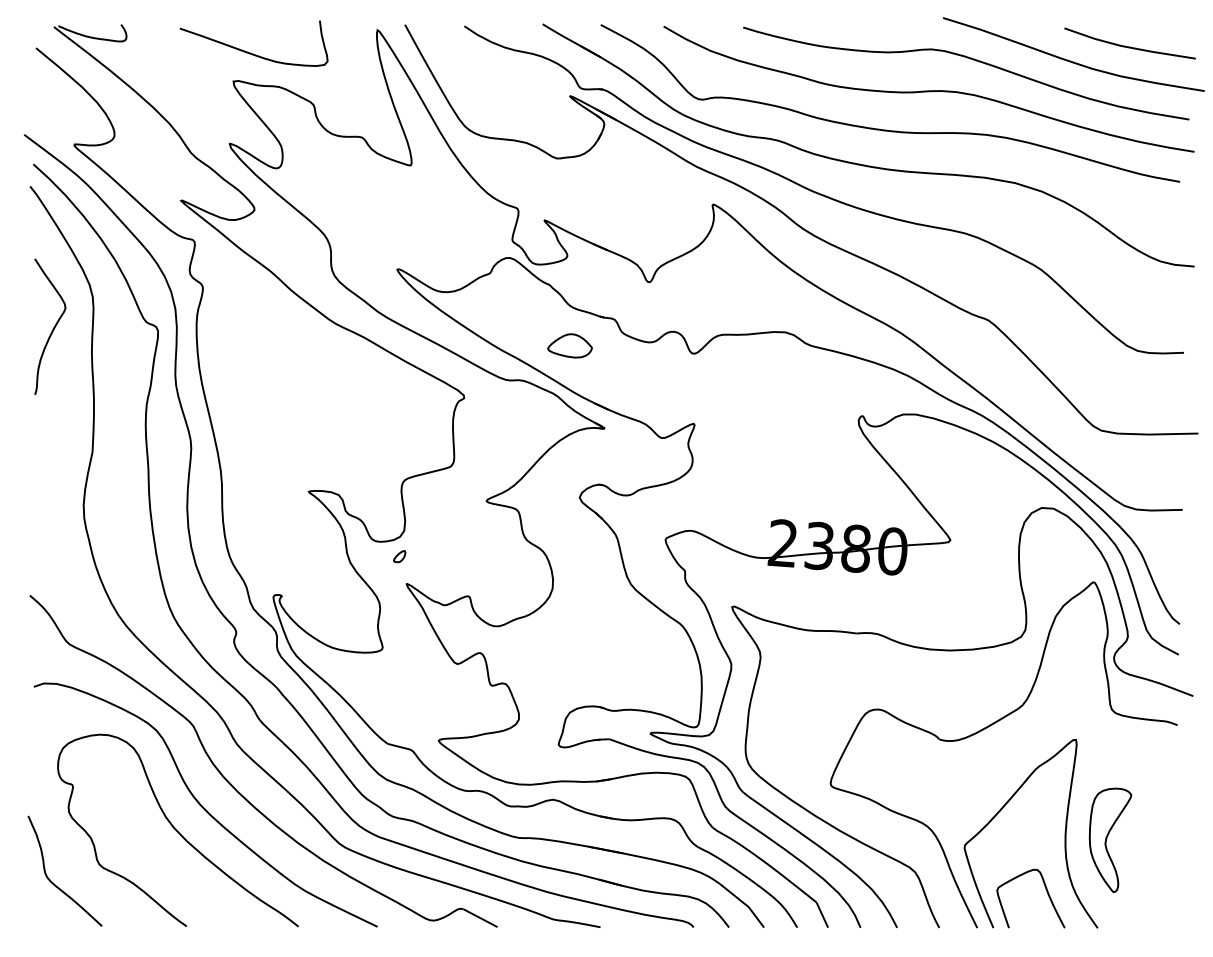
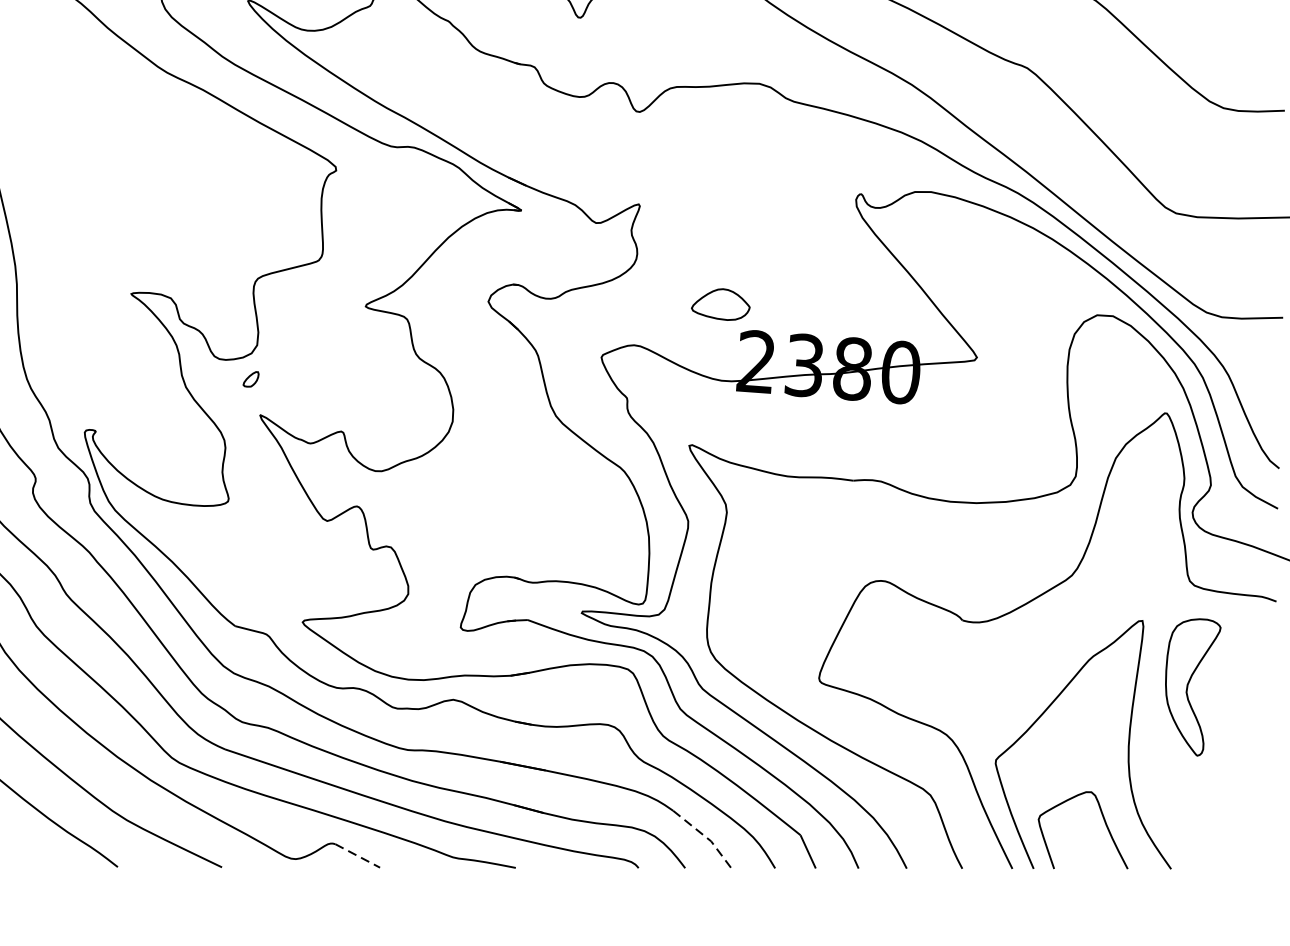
part: (569, 345) -> (720, 304), moved
part: (1110, 839) -> (1193, 686), moved
line: (744, 903) -> (705, 836), solid -> dashed
line: (481, 918) -> (358, 856), solid -> dashed

